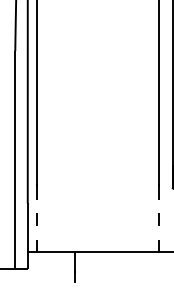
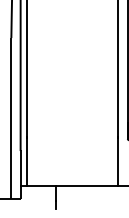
line: (37, 219) -> (27, 162), dashed -> solid
line: (159, 219) -> (118, 162), dashed -> solid

